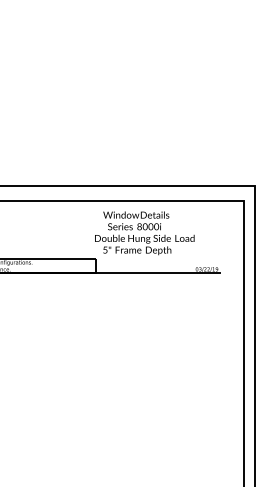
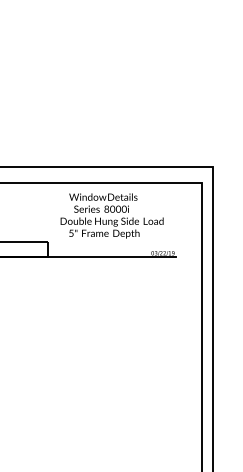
text: (144, 233) -> (111, 216), moved

